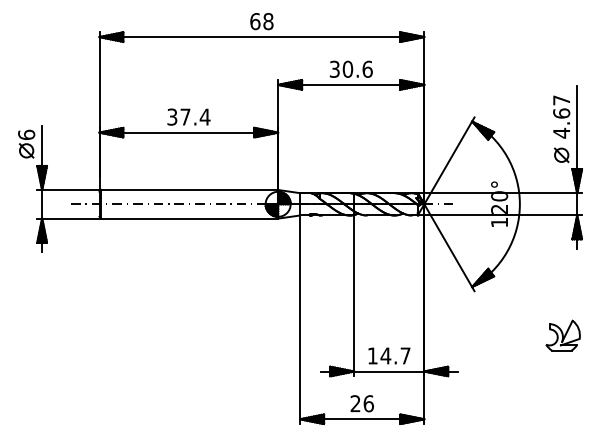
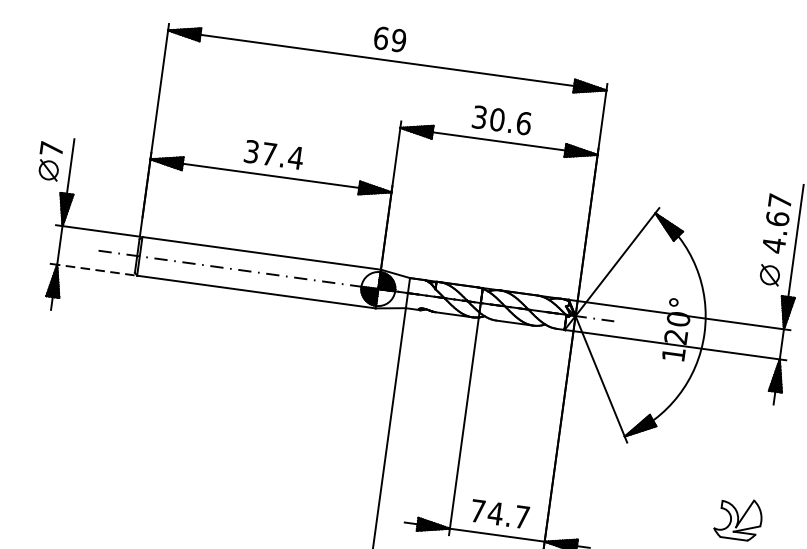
text: (268, 21) -> (399, 40), 68 -> 69
text: (26, 134) -> (51, 148), 6 -> 7
line: (70, 218) -> (95, 269), solid -> dashed
text: (372, 355) -> (477, 510), 14.7 -> 74.7

